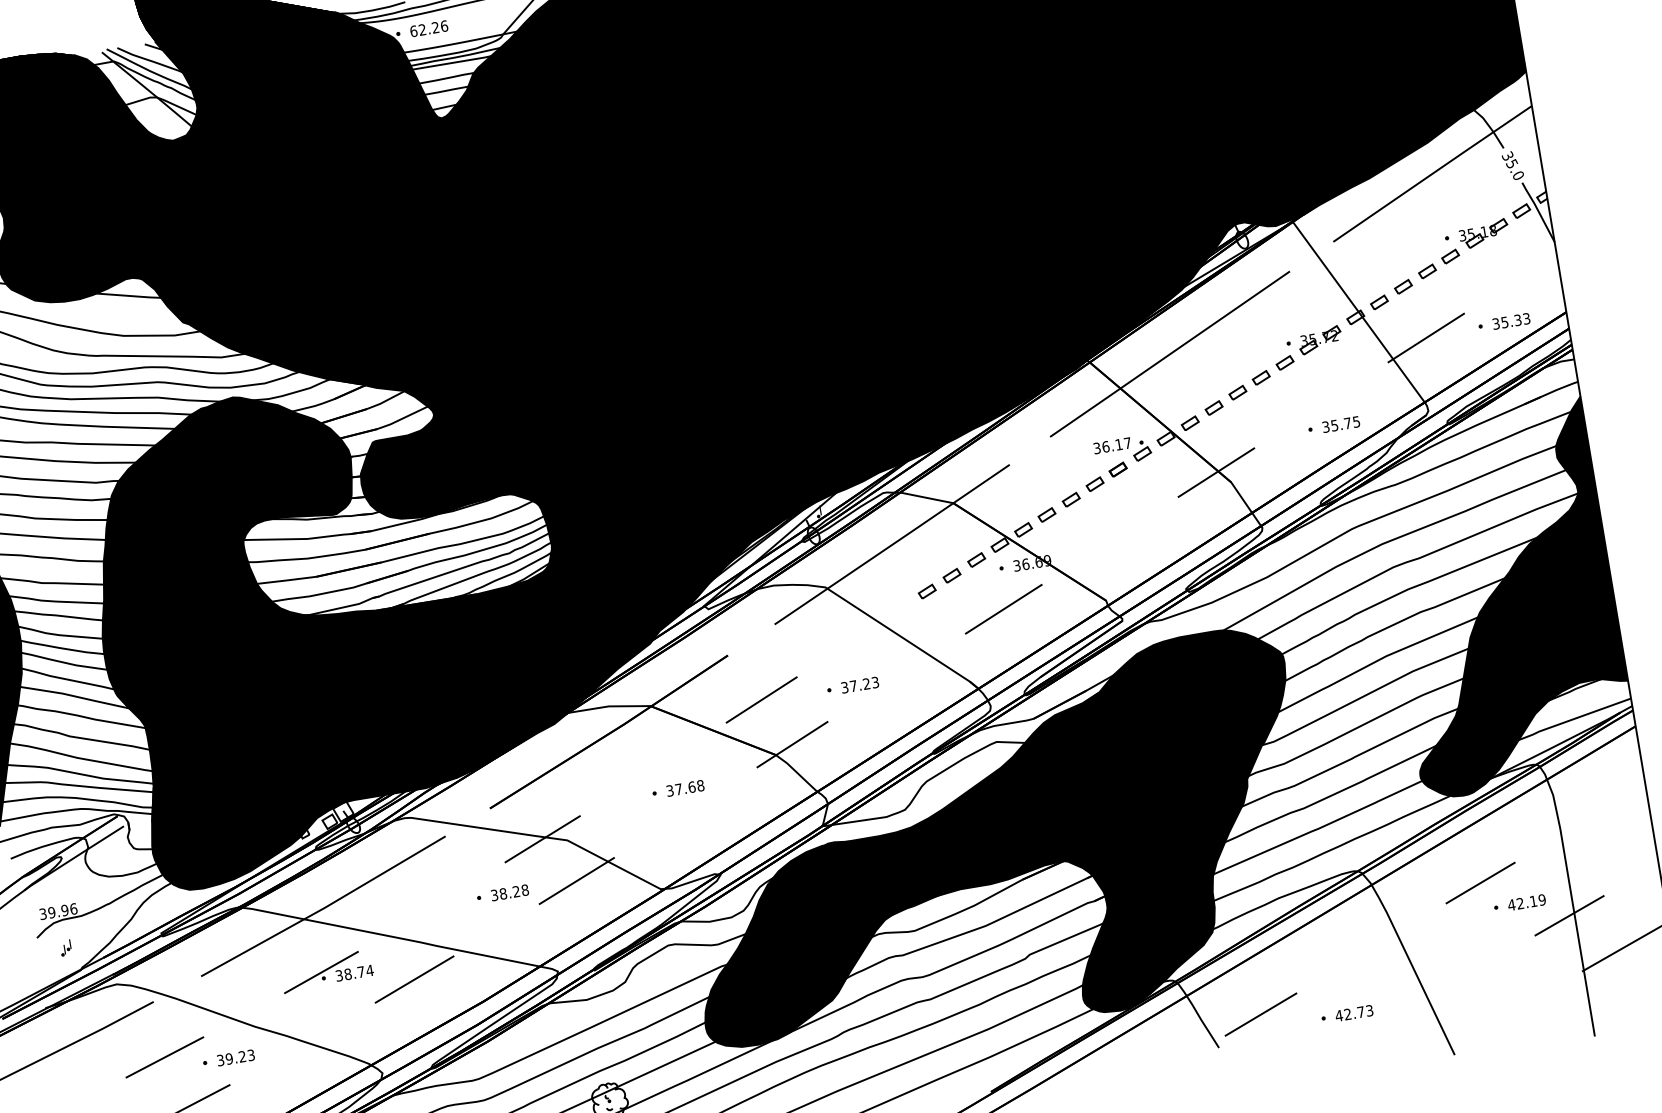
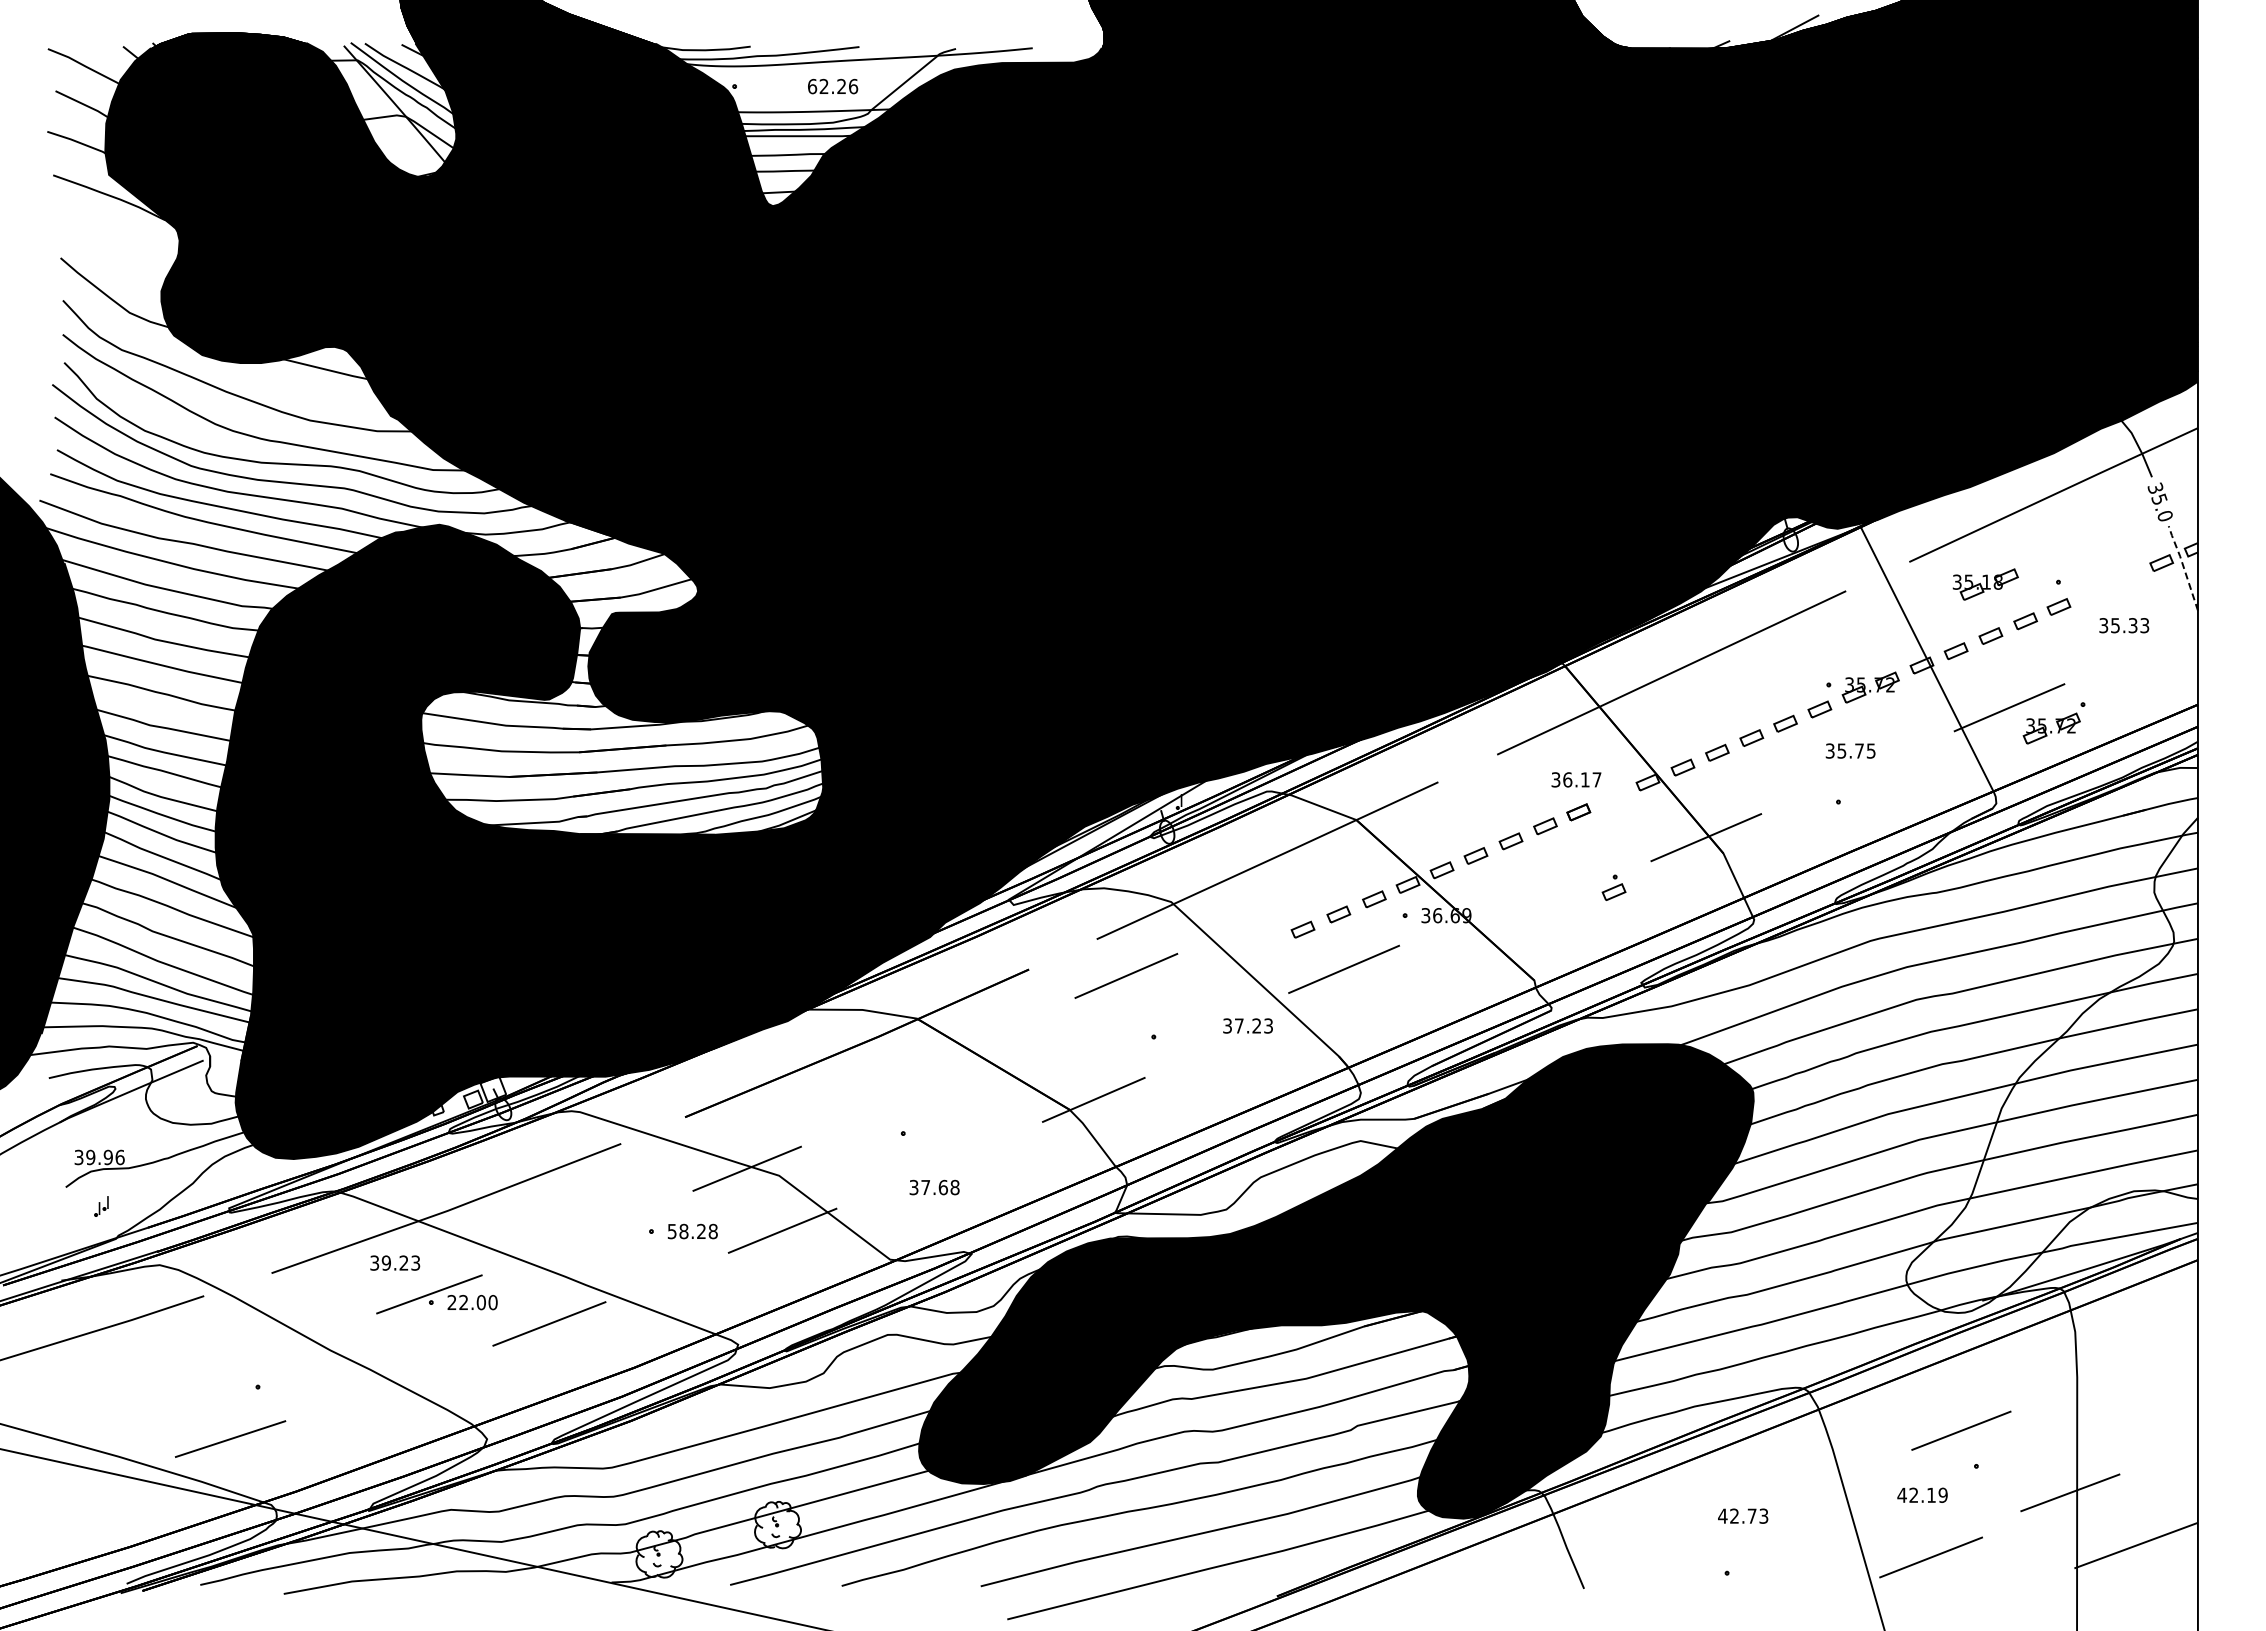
text: (429, 28) -> (833, 86), moved
line: (1538, 210) -> (2183, 566), solid -> dashed
part: (1483, 233) -> (1985, 584), moved
text: (1511, 321) -> (2124, 625), moved
part: (1460, 348) -> (2051, 728), added
text: (1341, 424) -> (1850, 750), moved
part: (1141, 450) -> (1613, 887), moved
fill: (1502, 599) -> (2051, 1065), removed
line: (1003, 608) -> (1343, 968), moved
text: (859, 684) -> (1247, 1025), moved
line: (761, 699) -> (1126, 975), moved
text: (685, 788) -> (934, 1187), moved
text: (494, 894) -> (672, 1230), 38.28 -> 58.28
text: (1526, 901) -> (1922, 1494), moved
text: (354, 973) -> (472, 1302), 38.74 -> 22.00
text: (1354, 1012) -> (1743, 1515), moved
line: (1260, 1014) -> (1930, 1557), moved
line: (164, 1057) -> (206, 1370), removed
text: (236, 1057) -> (395, 1262), moved

